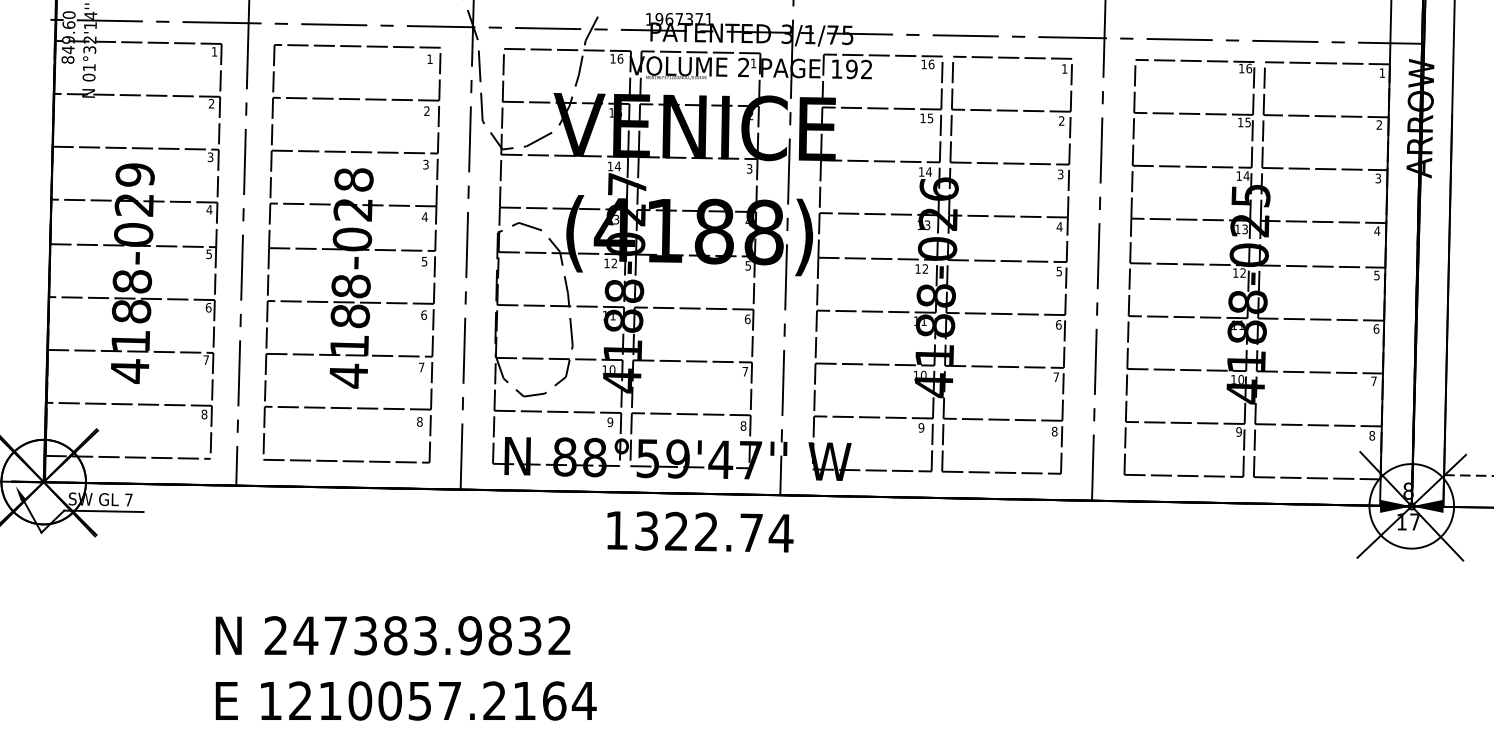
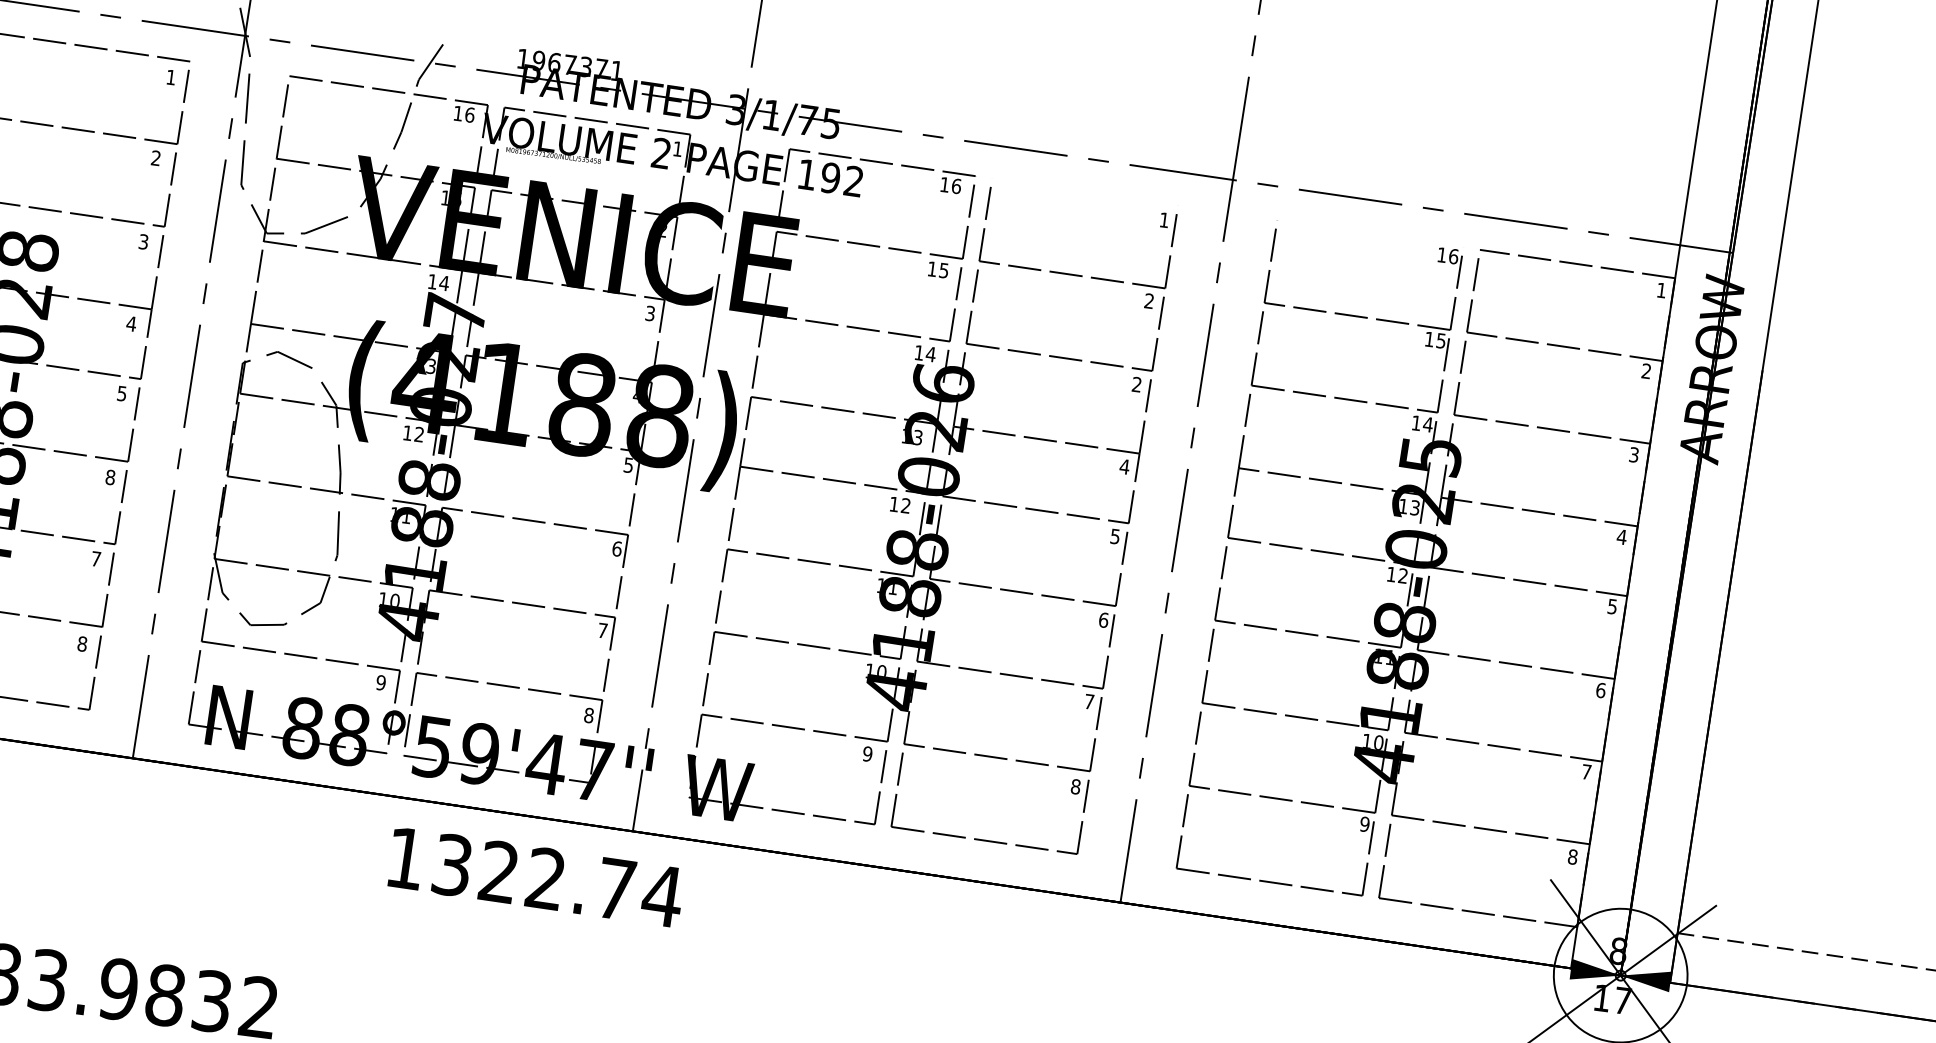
line: (1012, 57) -> (1084, 191), removed
line: (1194, 60) -> (1369, 232), removed
text: (1060, 174) -> (1136, 384), 3 -> 2
text: (423, 314) -> (109, 476), 6 -> 8
text: (700, 531) -> (536, 876), moved

